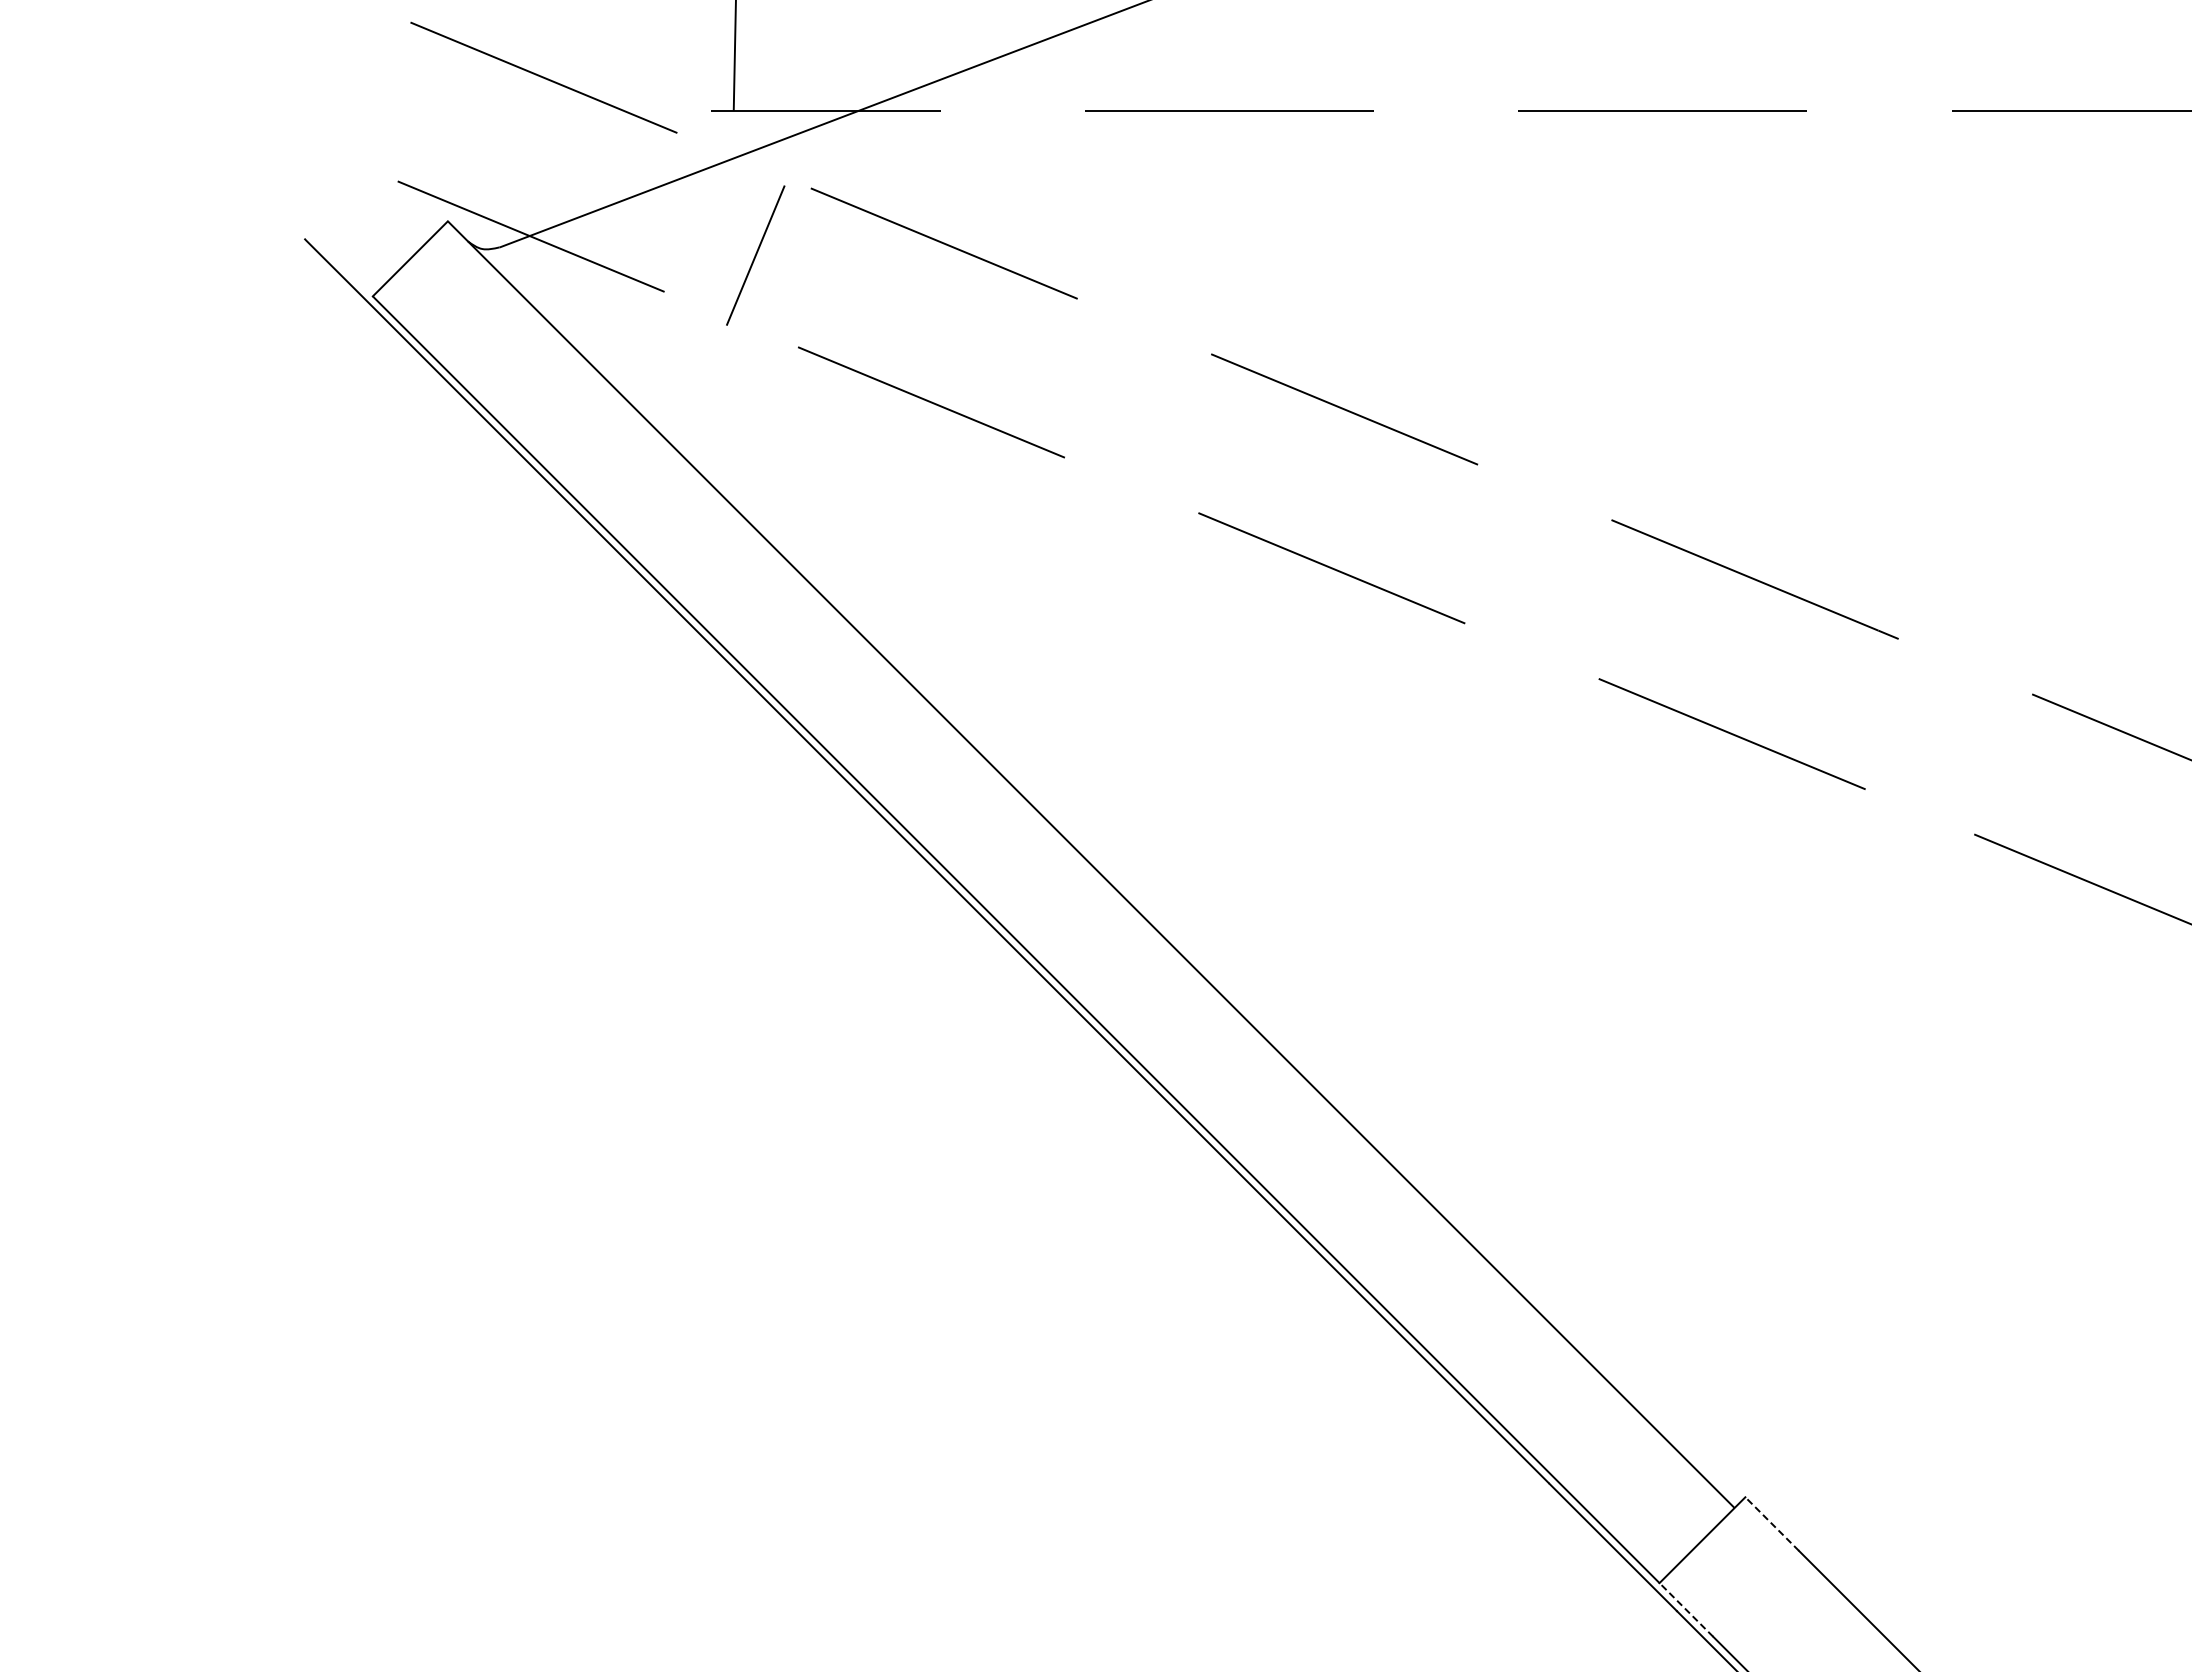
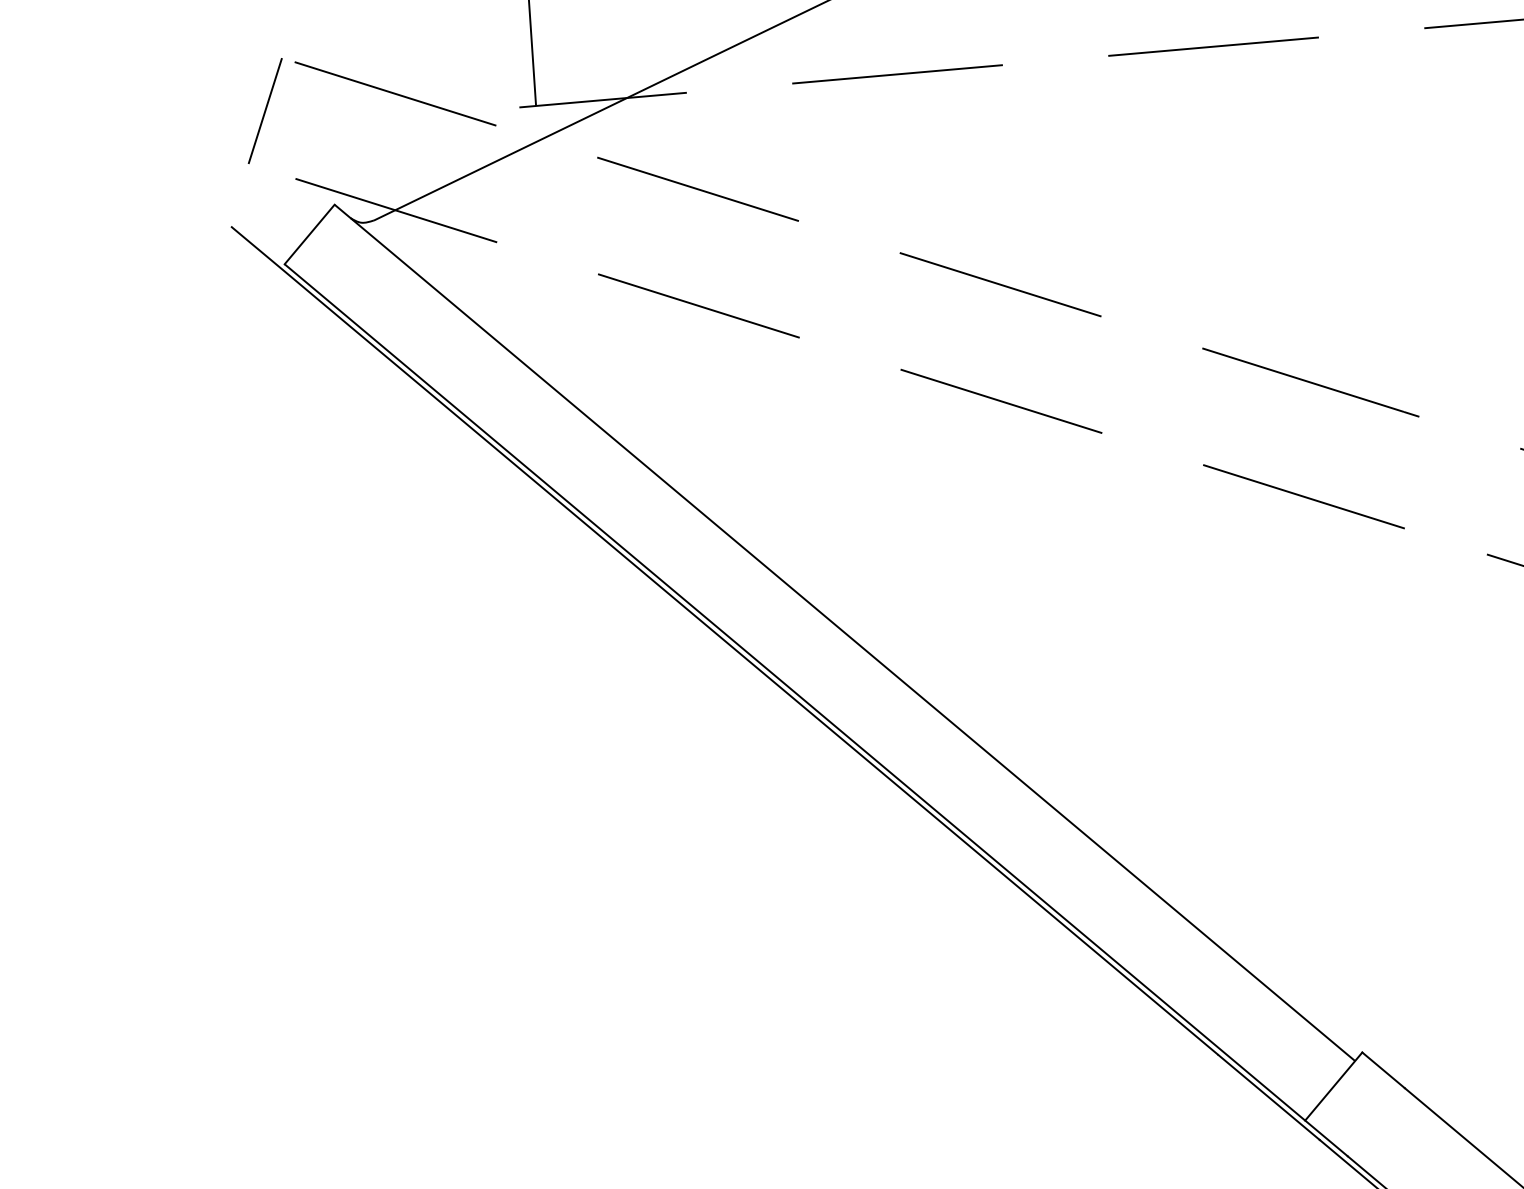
line: (755, 255) -> (265, 110), moved
line: (1772, 1524) -> (1383, 1070), dashed -> solid
line: (1686, 1609) -> (1326, 1138), dashed -> solid

